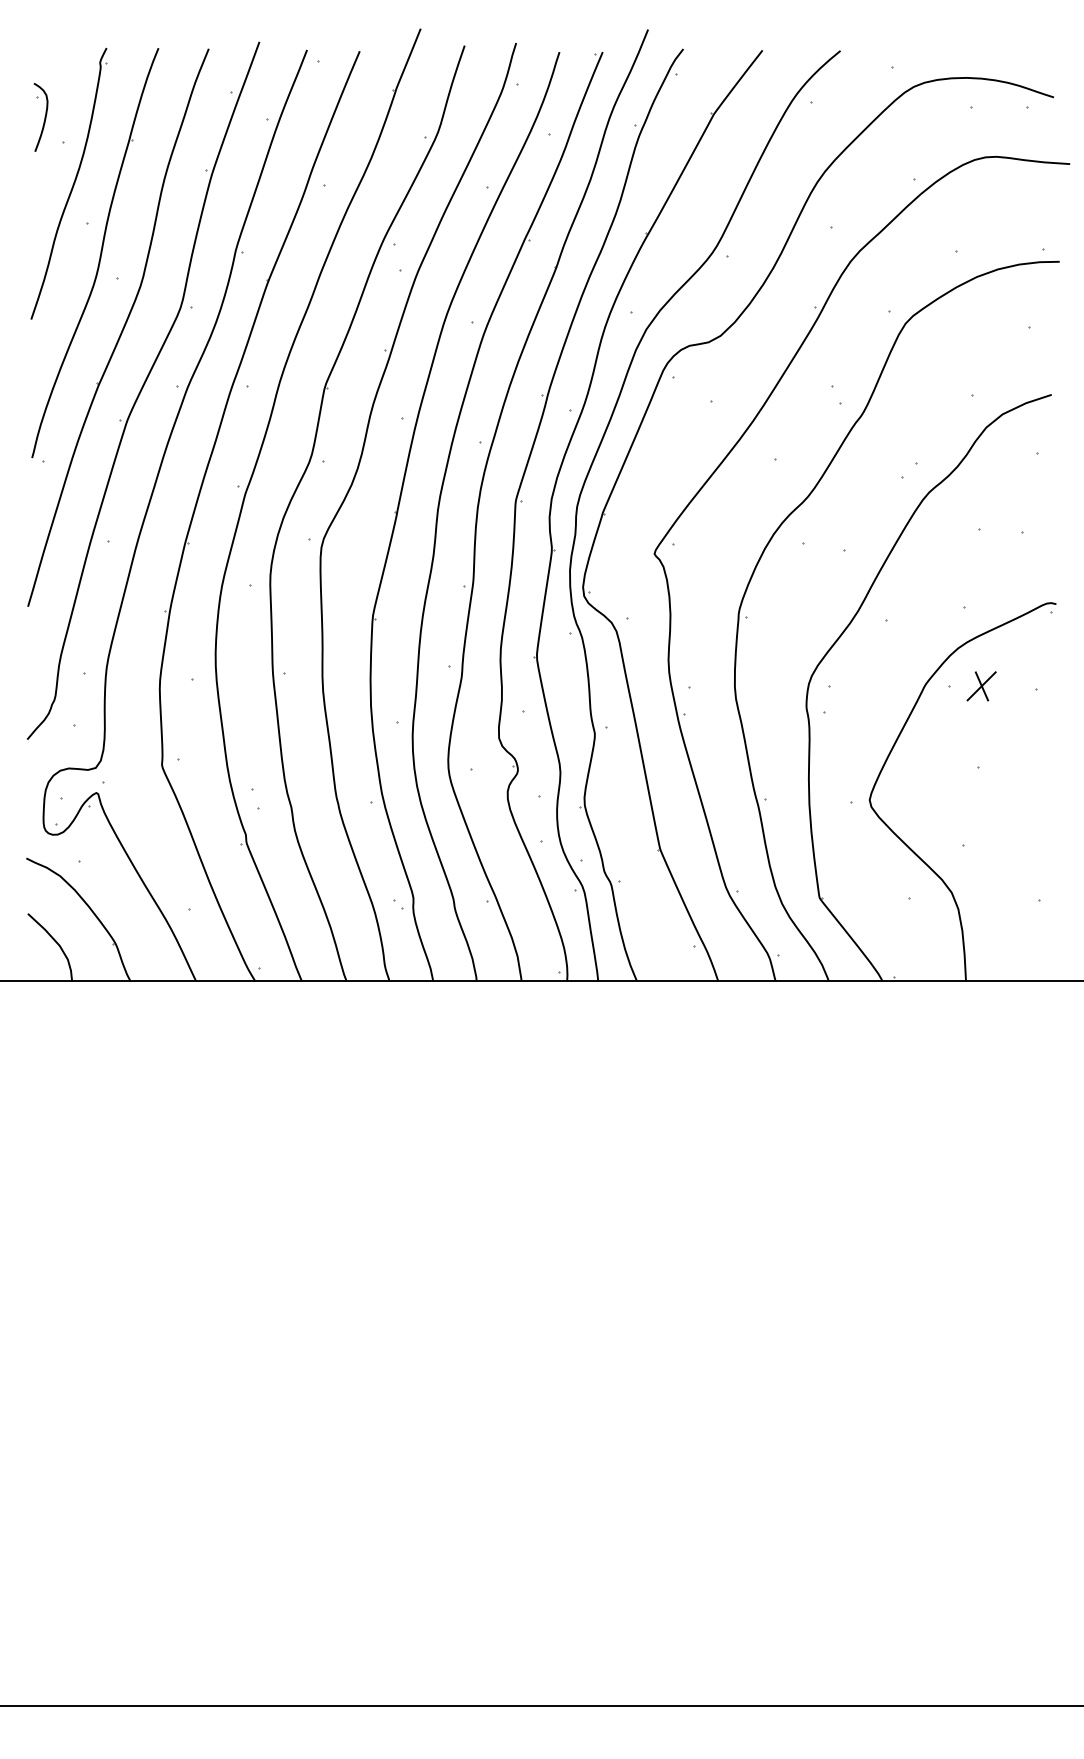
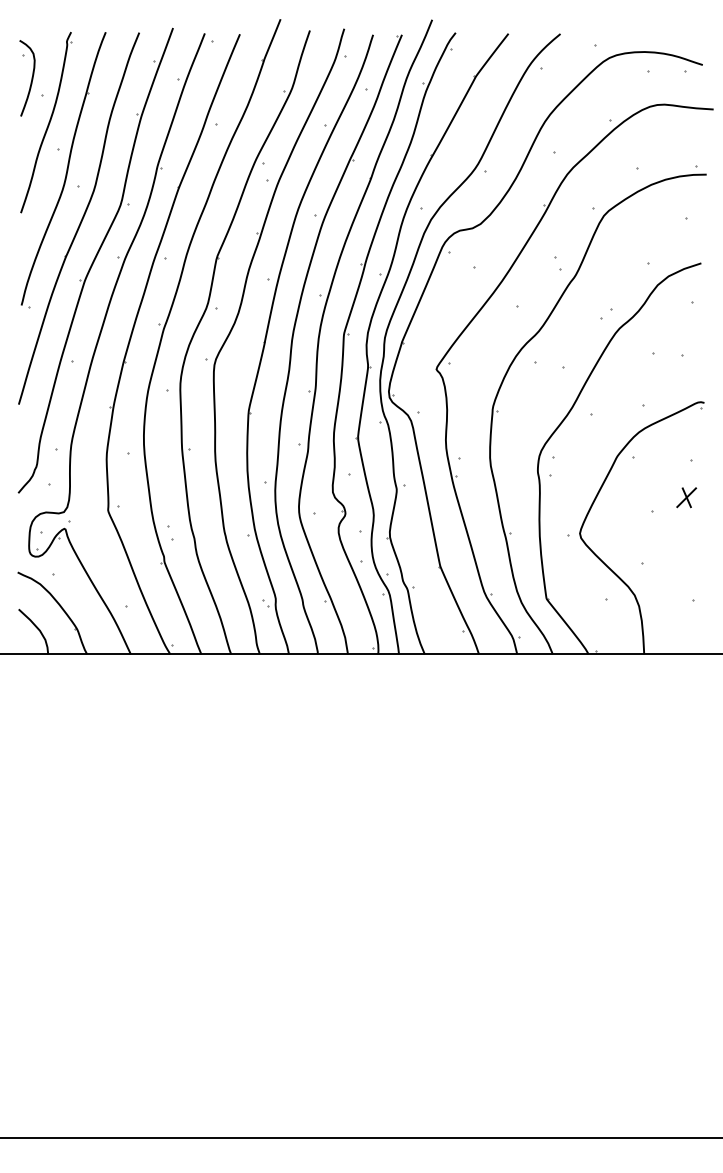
part: (41, 117) -> (27, 78), size x1.67
part: (981, 686) -> (686, 497), moved

